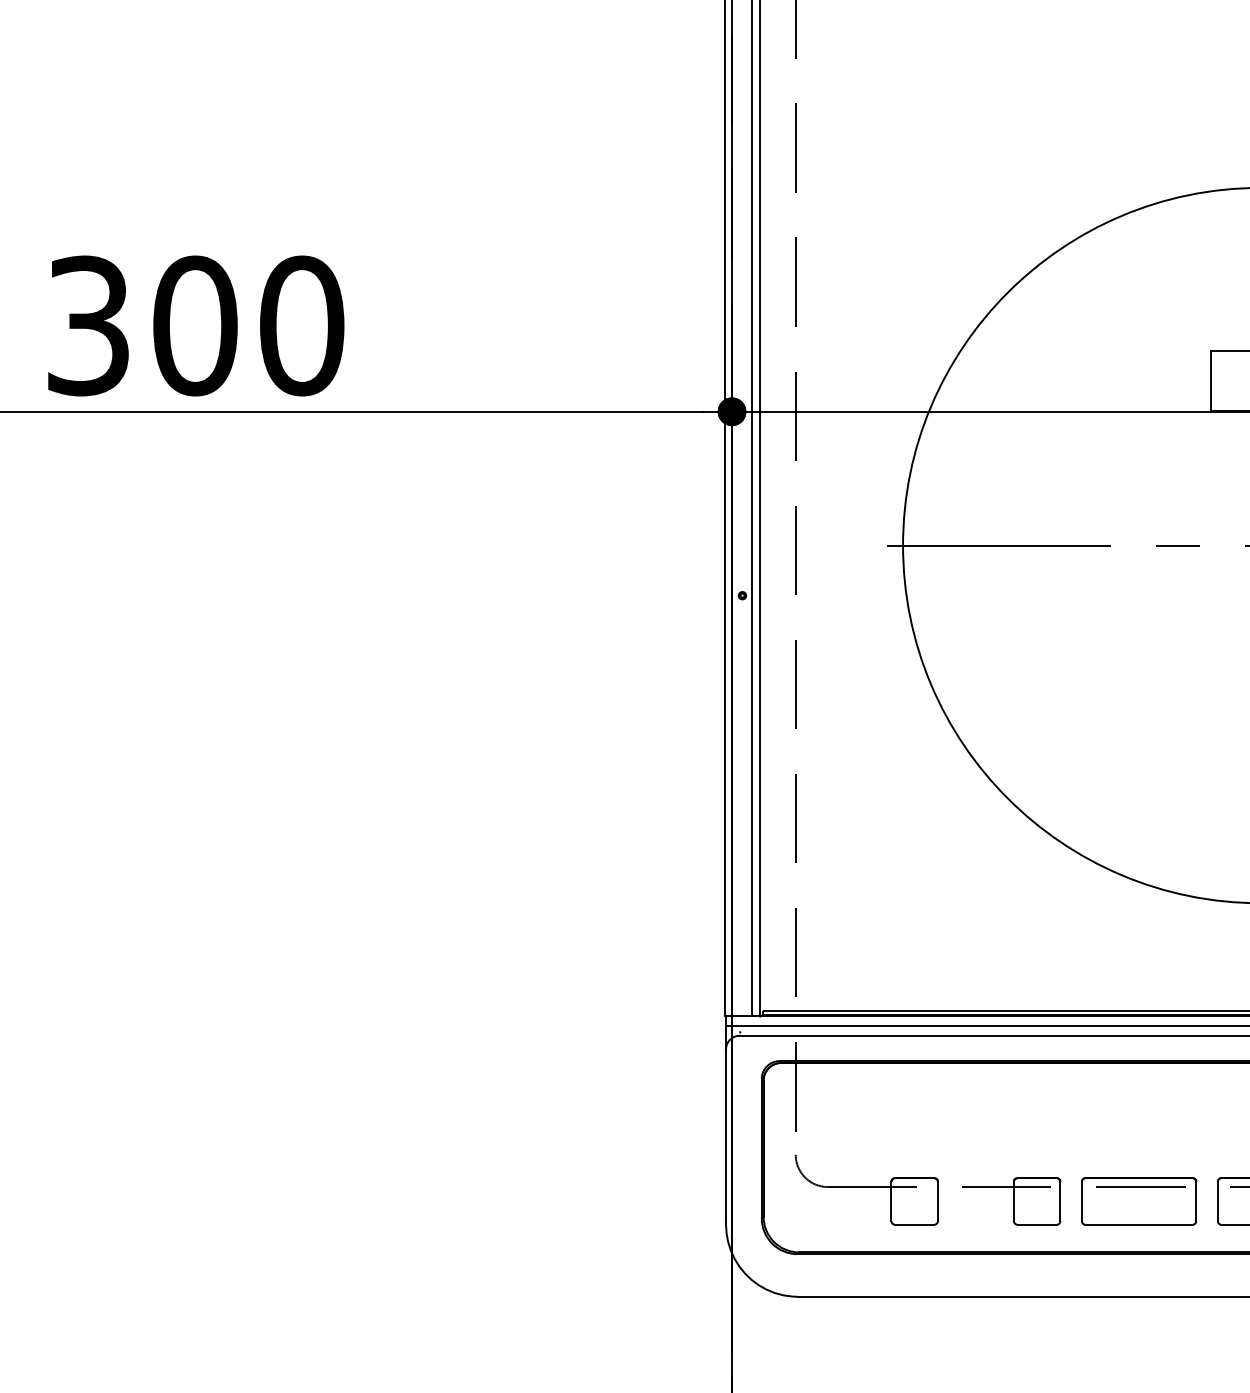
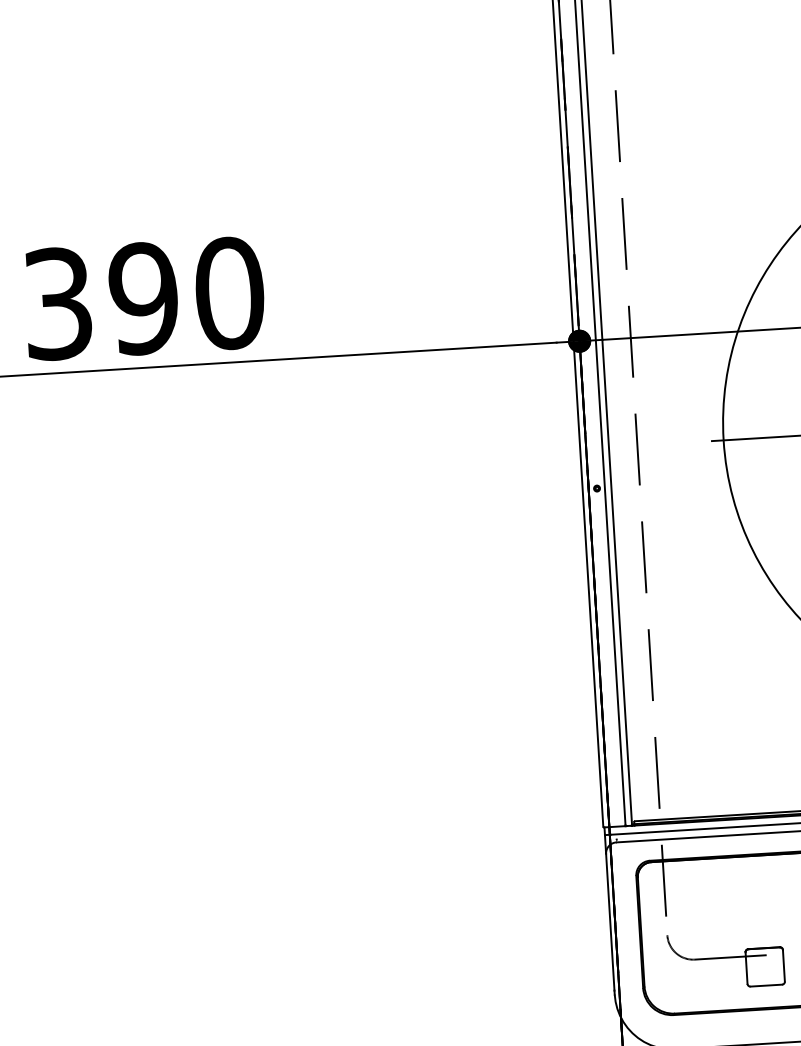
text: (194, 325) -> (143, 298), 300 -> 390

